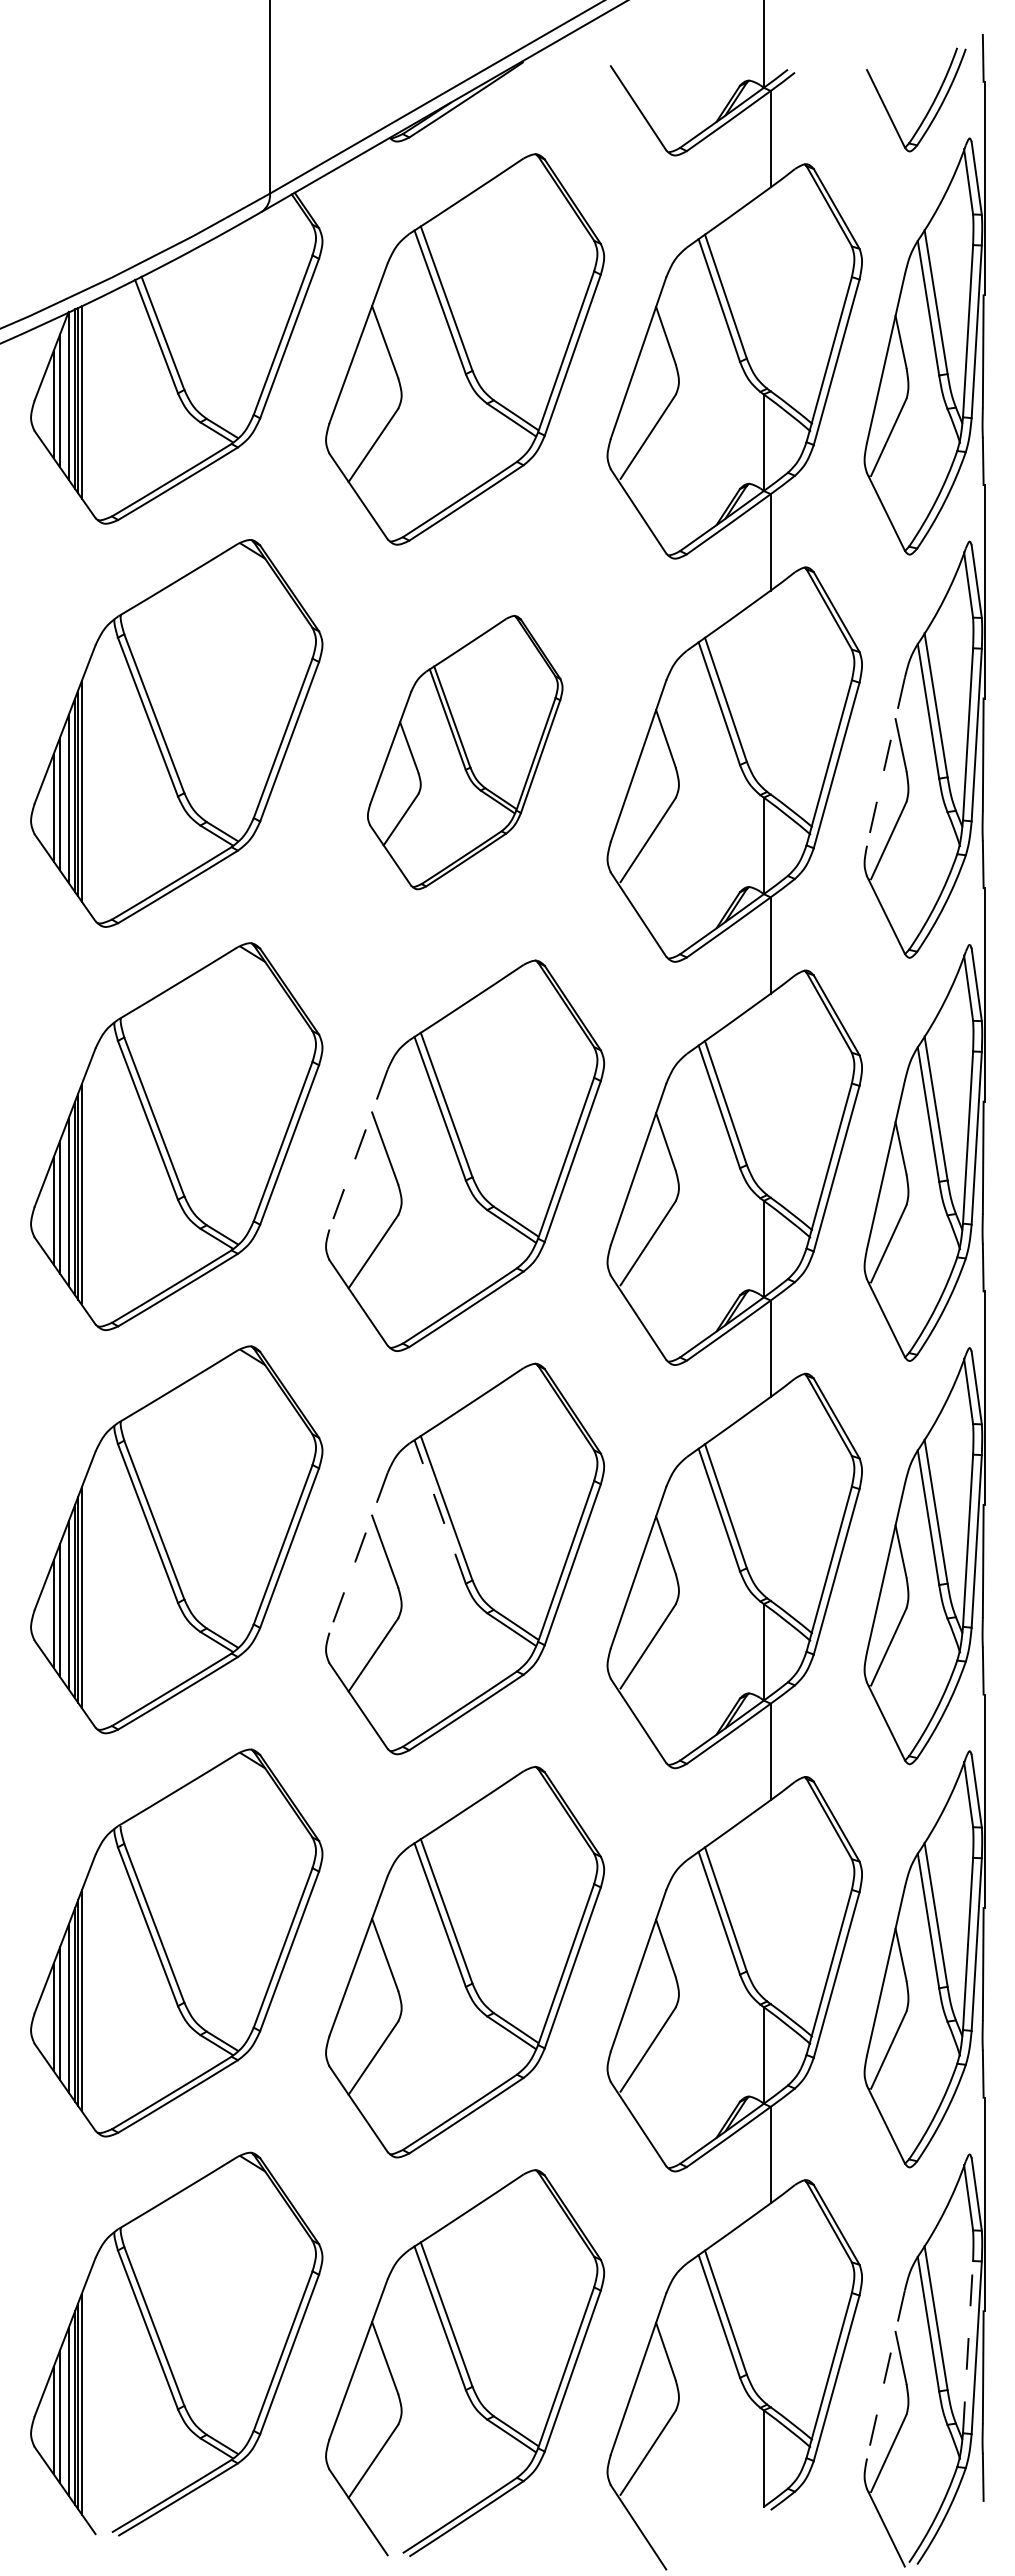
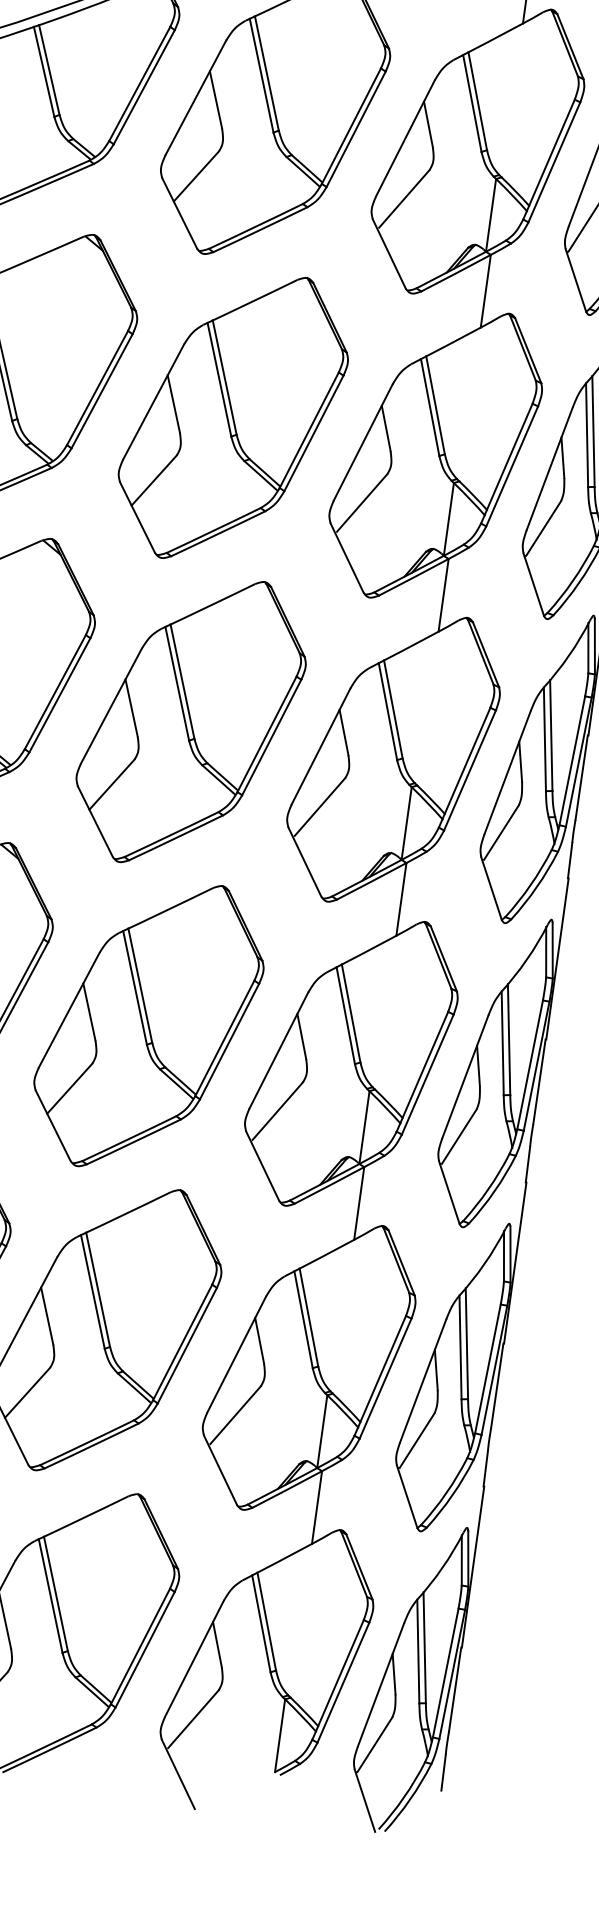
part: (465, 752) -> (233, 417), size x1.43
line: (885, 762) -> (549, 469), dashed -> solid
line: (358, 1150) -> (111, 706), dashed -> solid
line: (440, 1511) -> (135, 987), dashed -> solid
line: (358, 1553) -> (69, 1010), dashed -> solid
line: (968, 2346) -> (446, 1672), dashed -> solid
line: (885, 2375) -> (380, 1685), dashed -> solid

